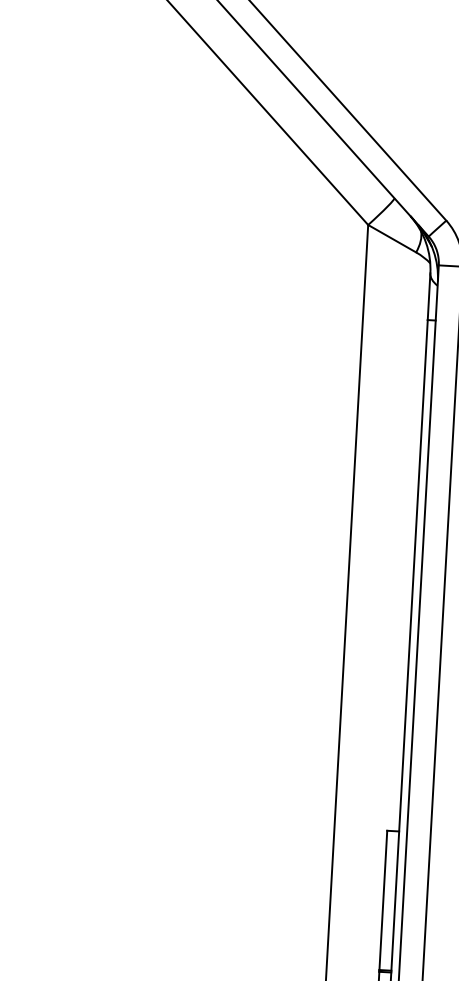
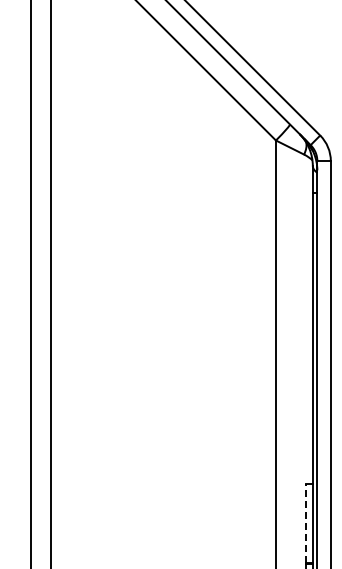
line: (384, 900) -> (306, 523), solid -> dashed

